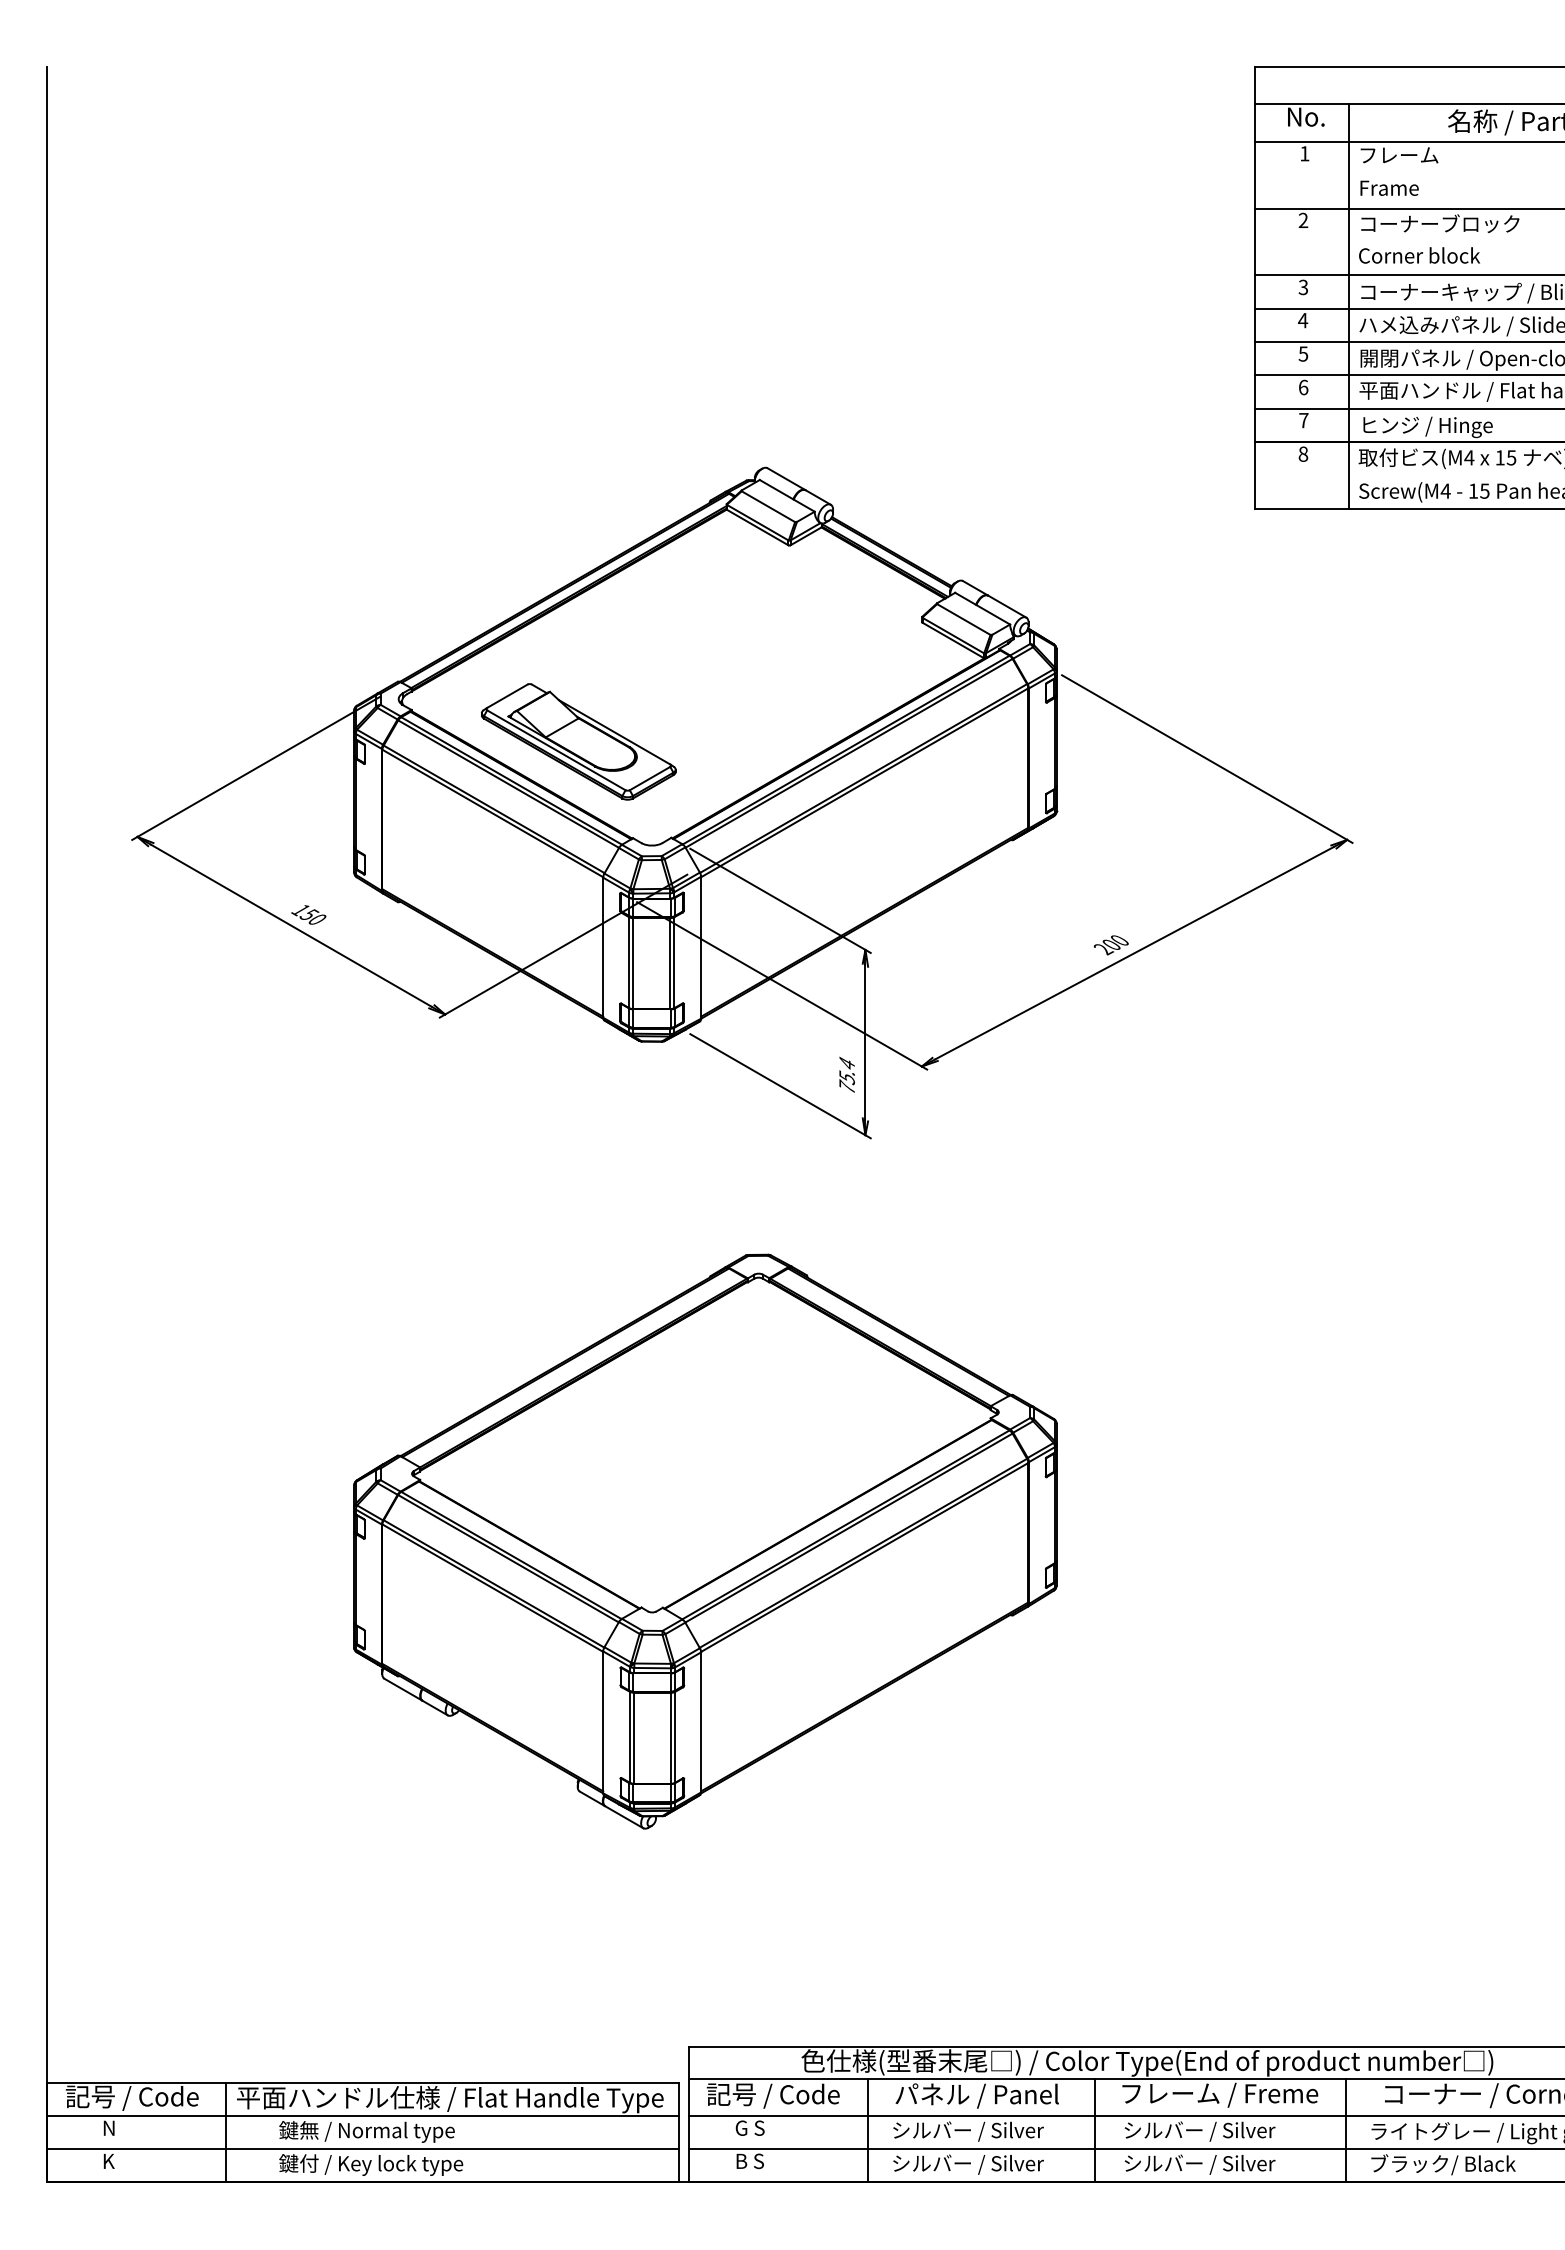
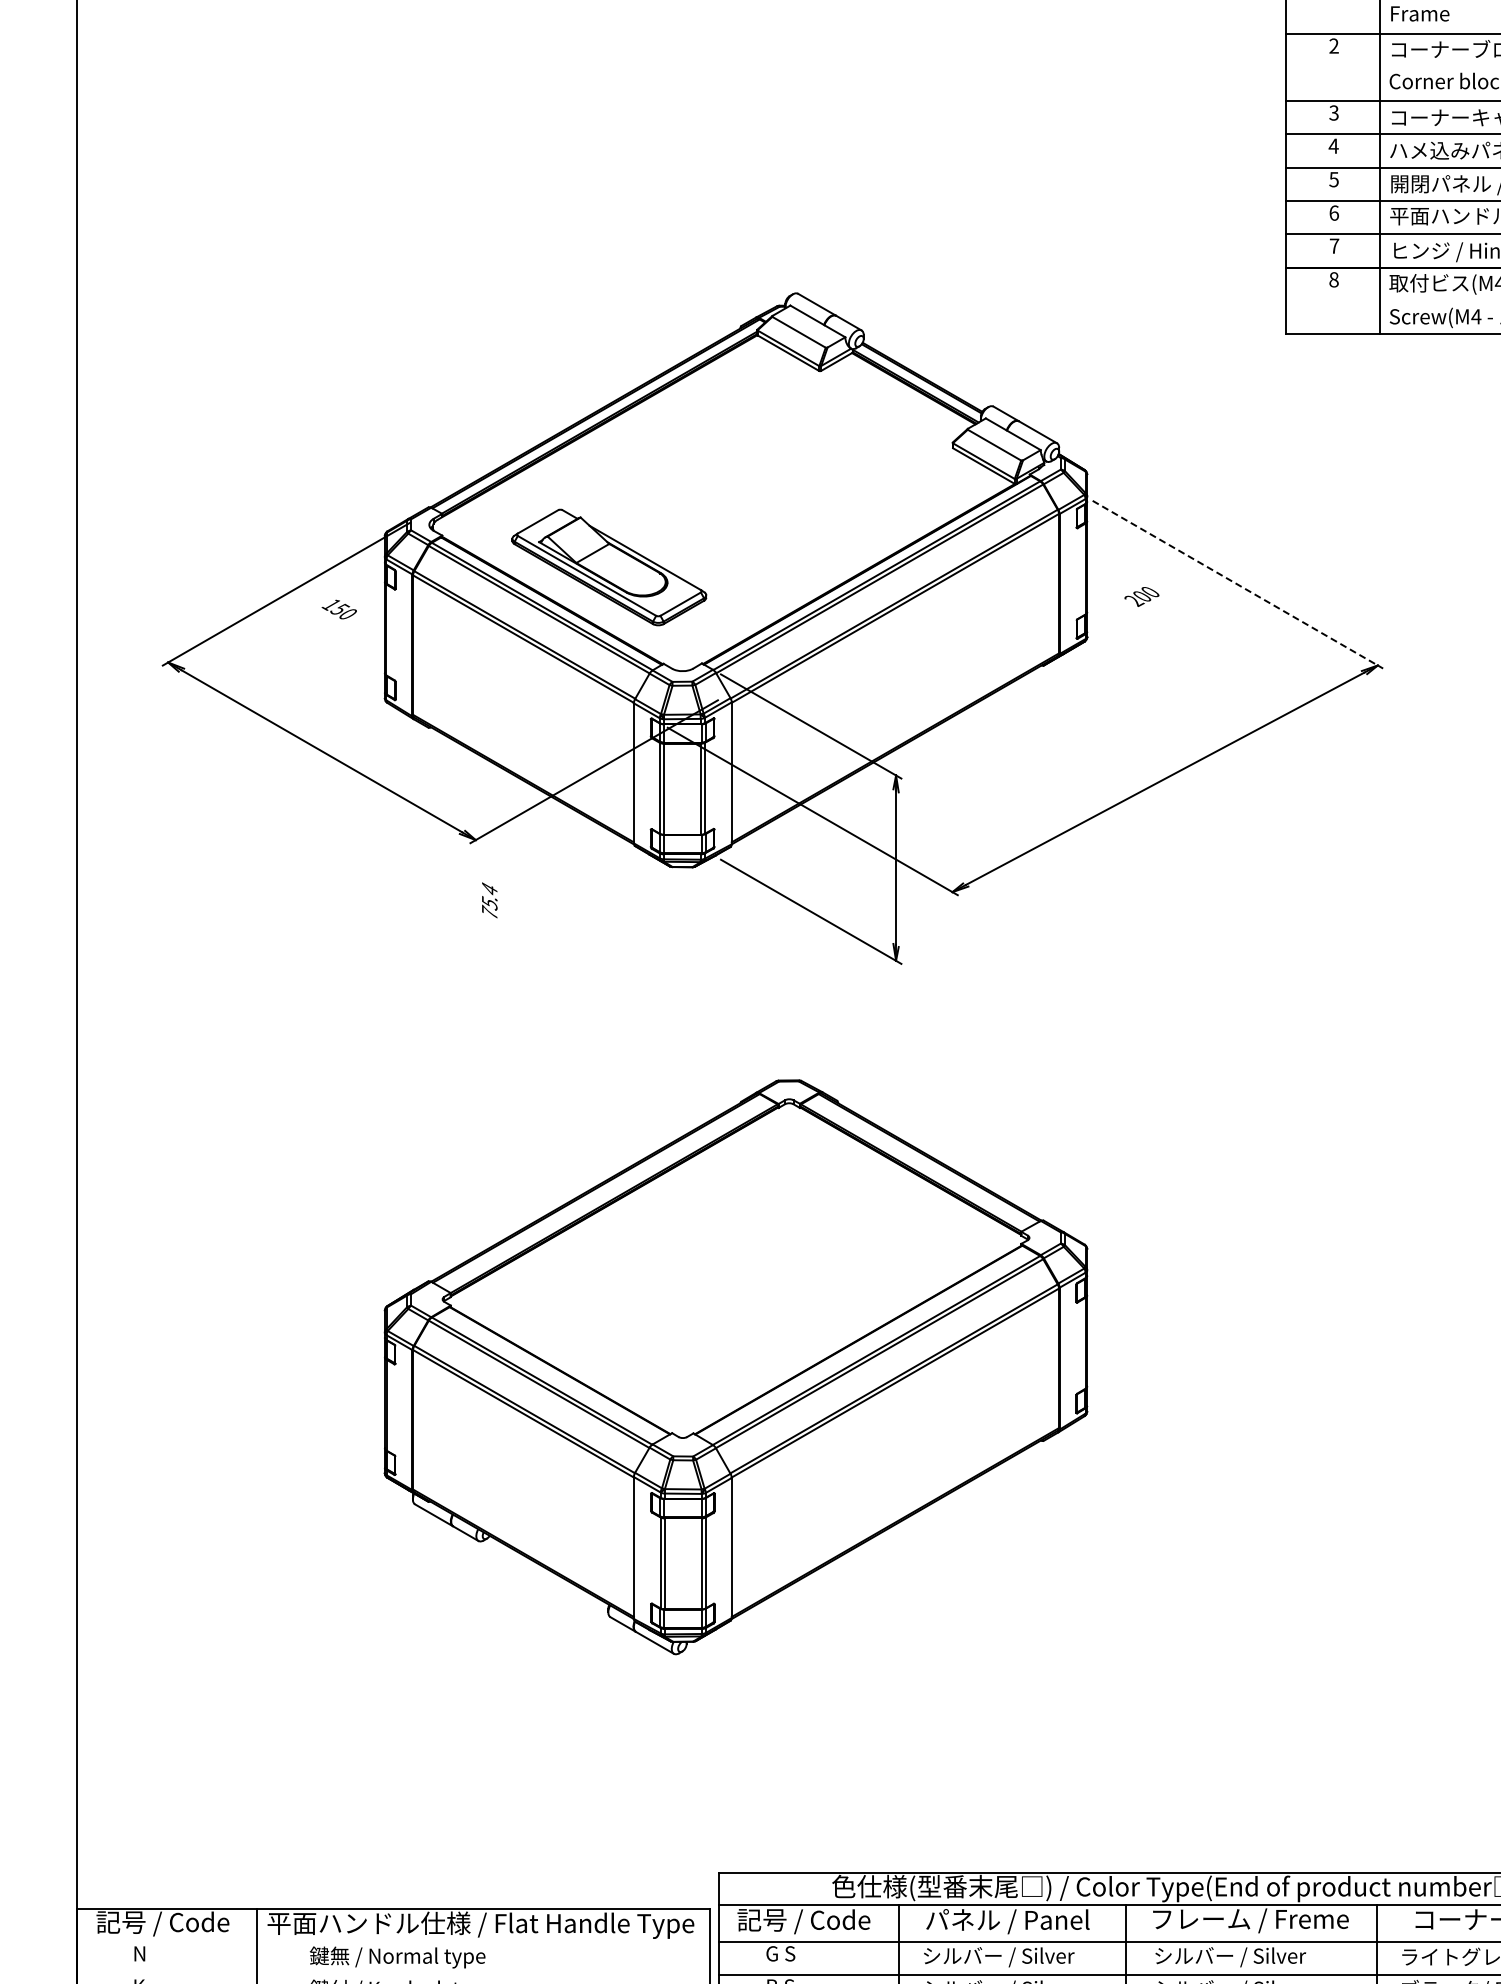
line: (1207, 759) -> (1238, 585), solid -> dashed
text: (308, 914) -> (339, 609), moved
text: (1110, 945) -> (1141, 597), moved
text: (846, 1074) -> (489, 900), moved
line: (362, 2116) -> (393, 1942), removed
line: (362, 2149) -> (393, 1975), removed

